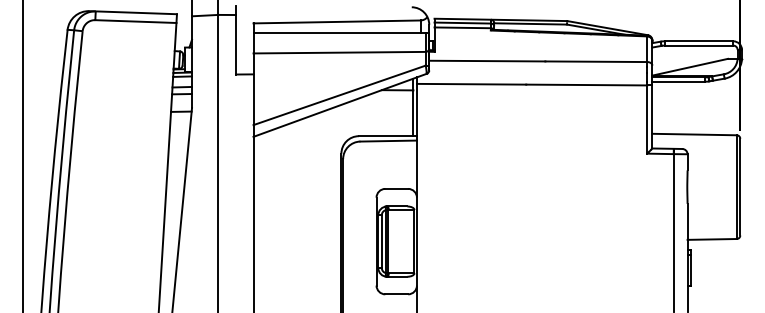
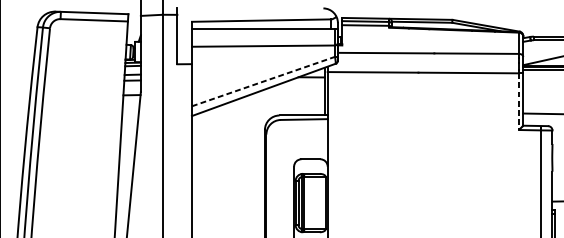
line: (340, 95) -> (264, 81), solid -> dashed
line: (647, 120) -> (519, 102), solid -> dashed

